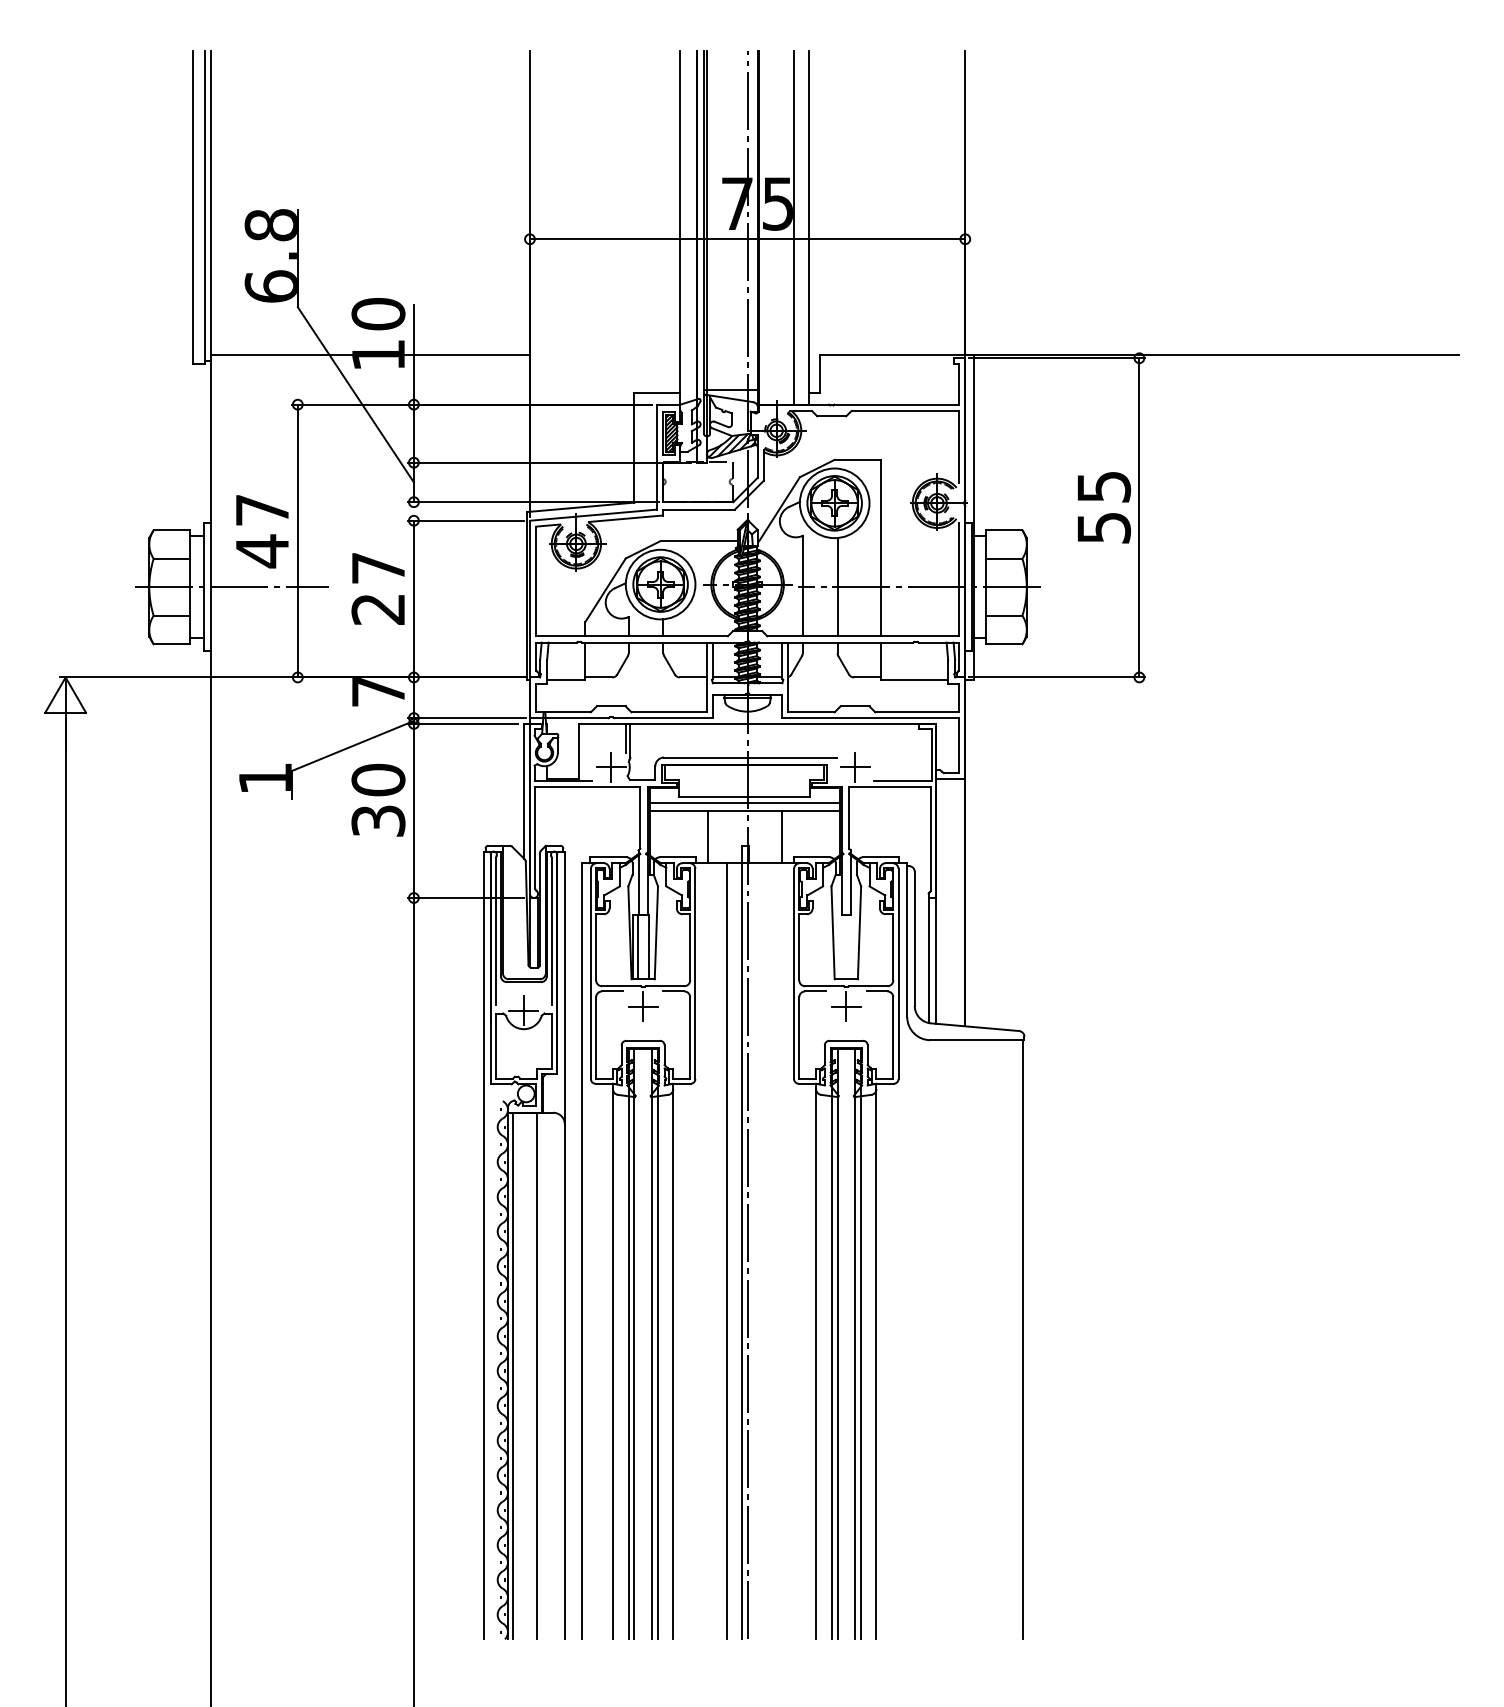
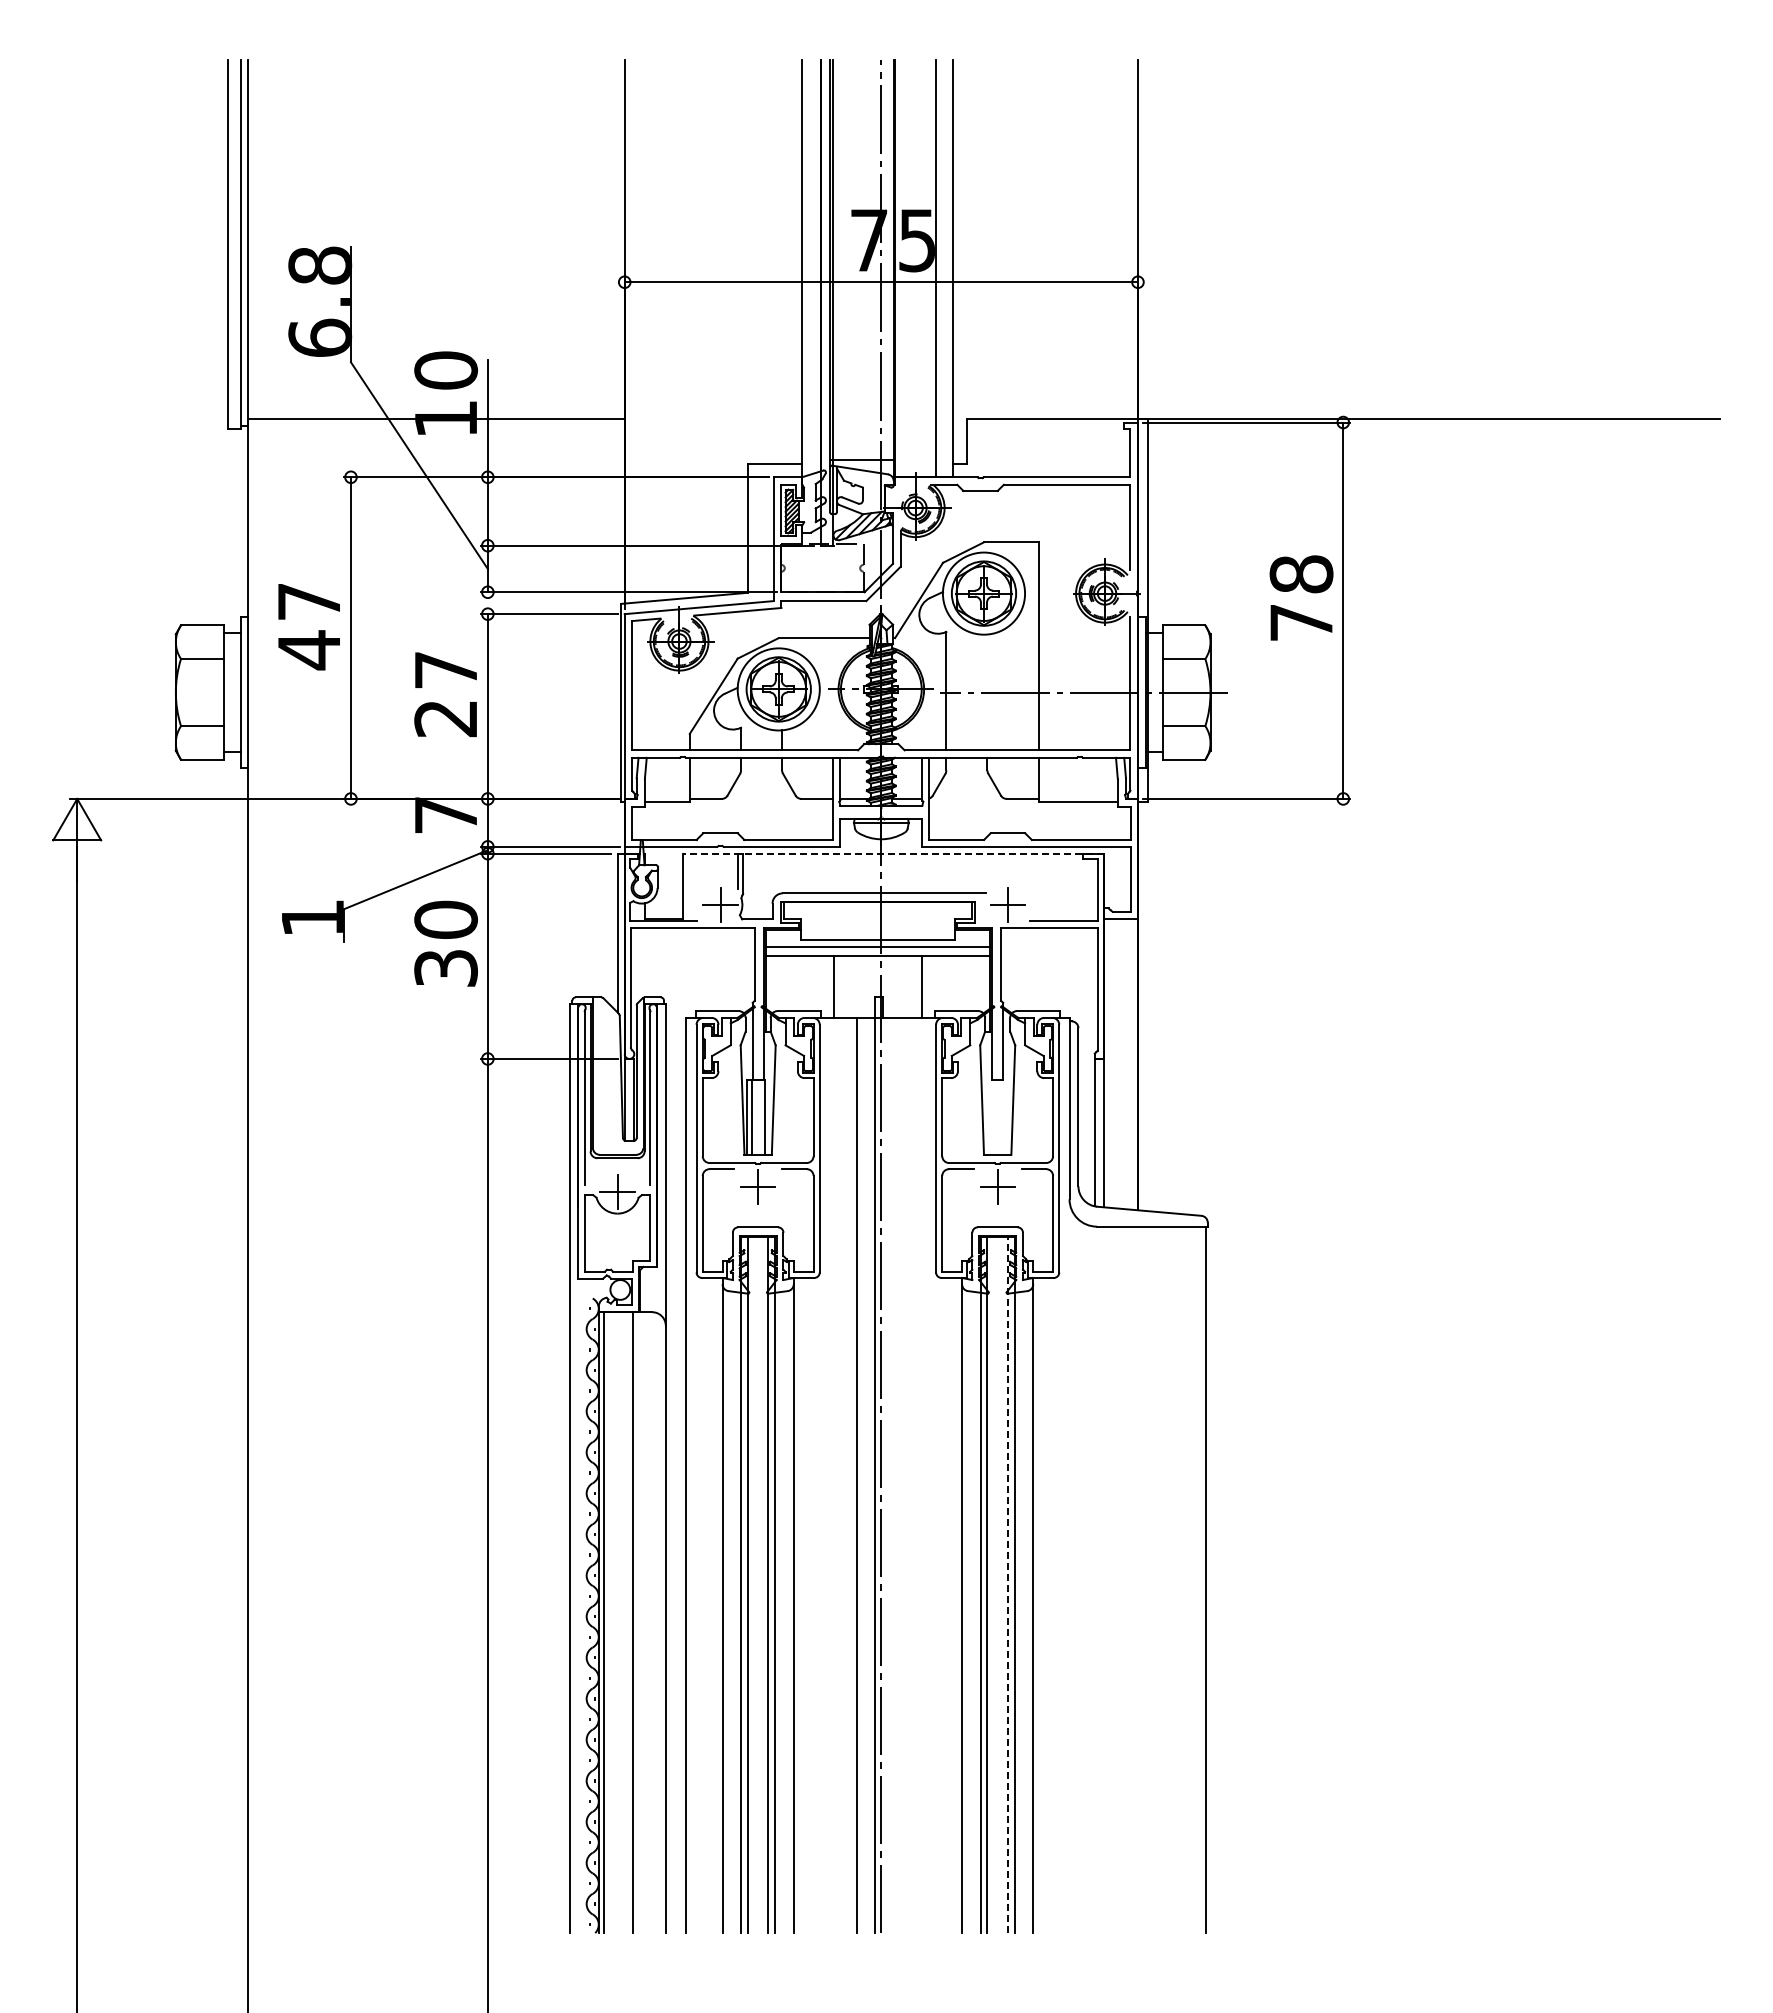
text: (1103, 506) -> (1301, 597), 55 -> 78
line: (232, 587) -> (273, 692), removed
line: (837, 587) -> (987, 692), removed
line: (757, 723) -> (892, 853), solid -> dashed
line: (854, 1343) -> (1007, 1584), solid -> dashed

